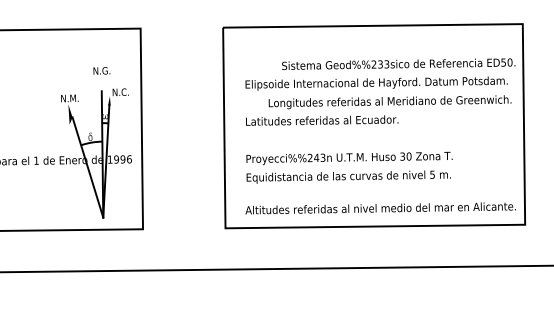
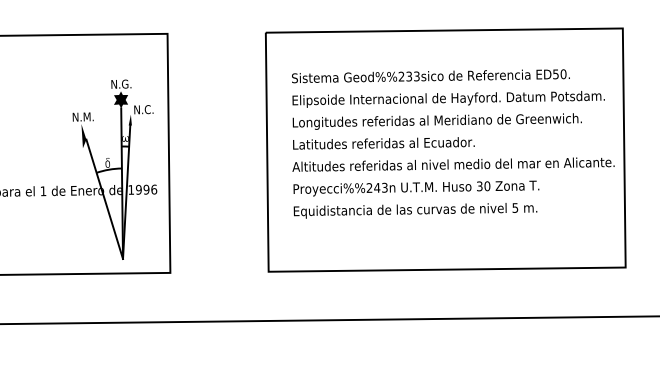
text: (398, 64) -> (430, 76), moved
fill: (101, 83) -> (120, 99), added
text: (389, 102) -> (436, 121), moved
text: (380, 208) -> (453, 164), moved

